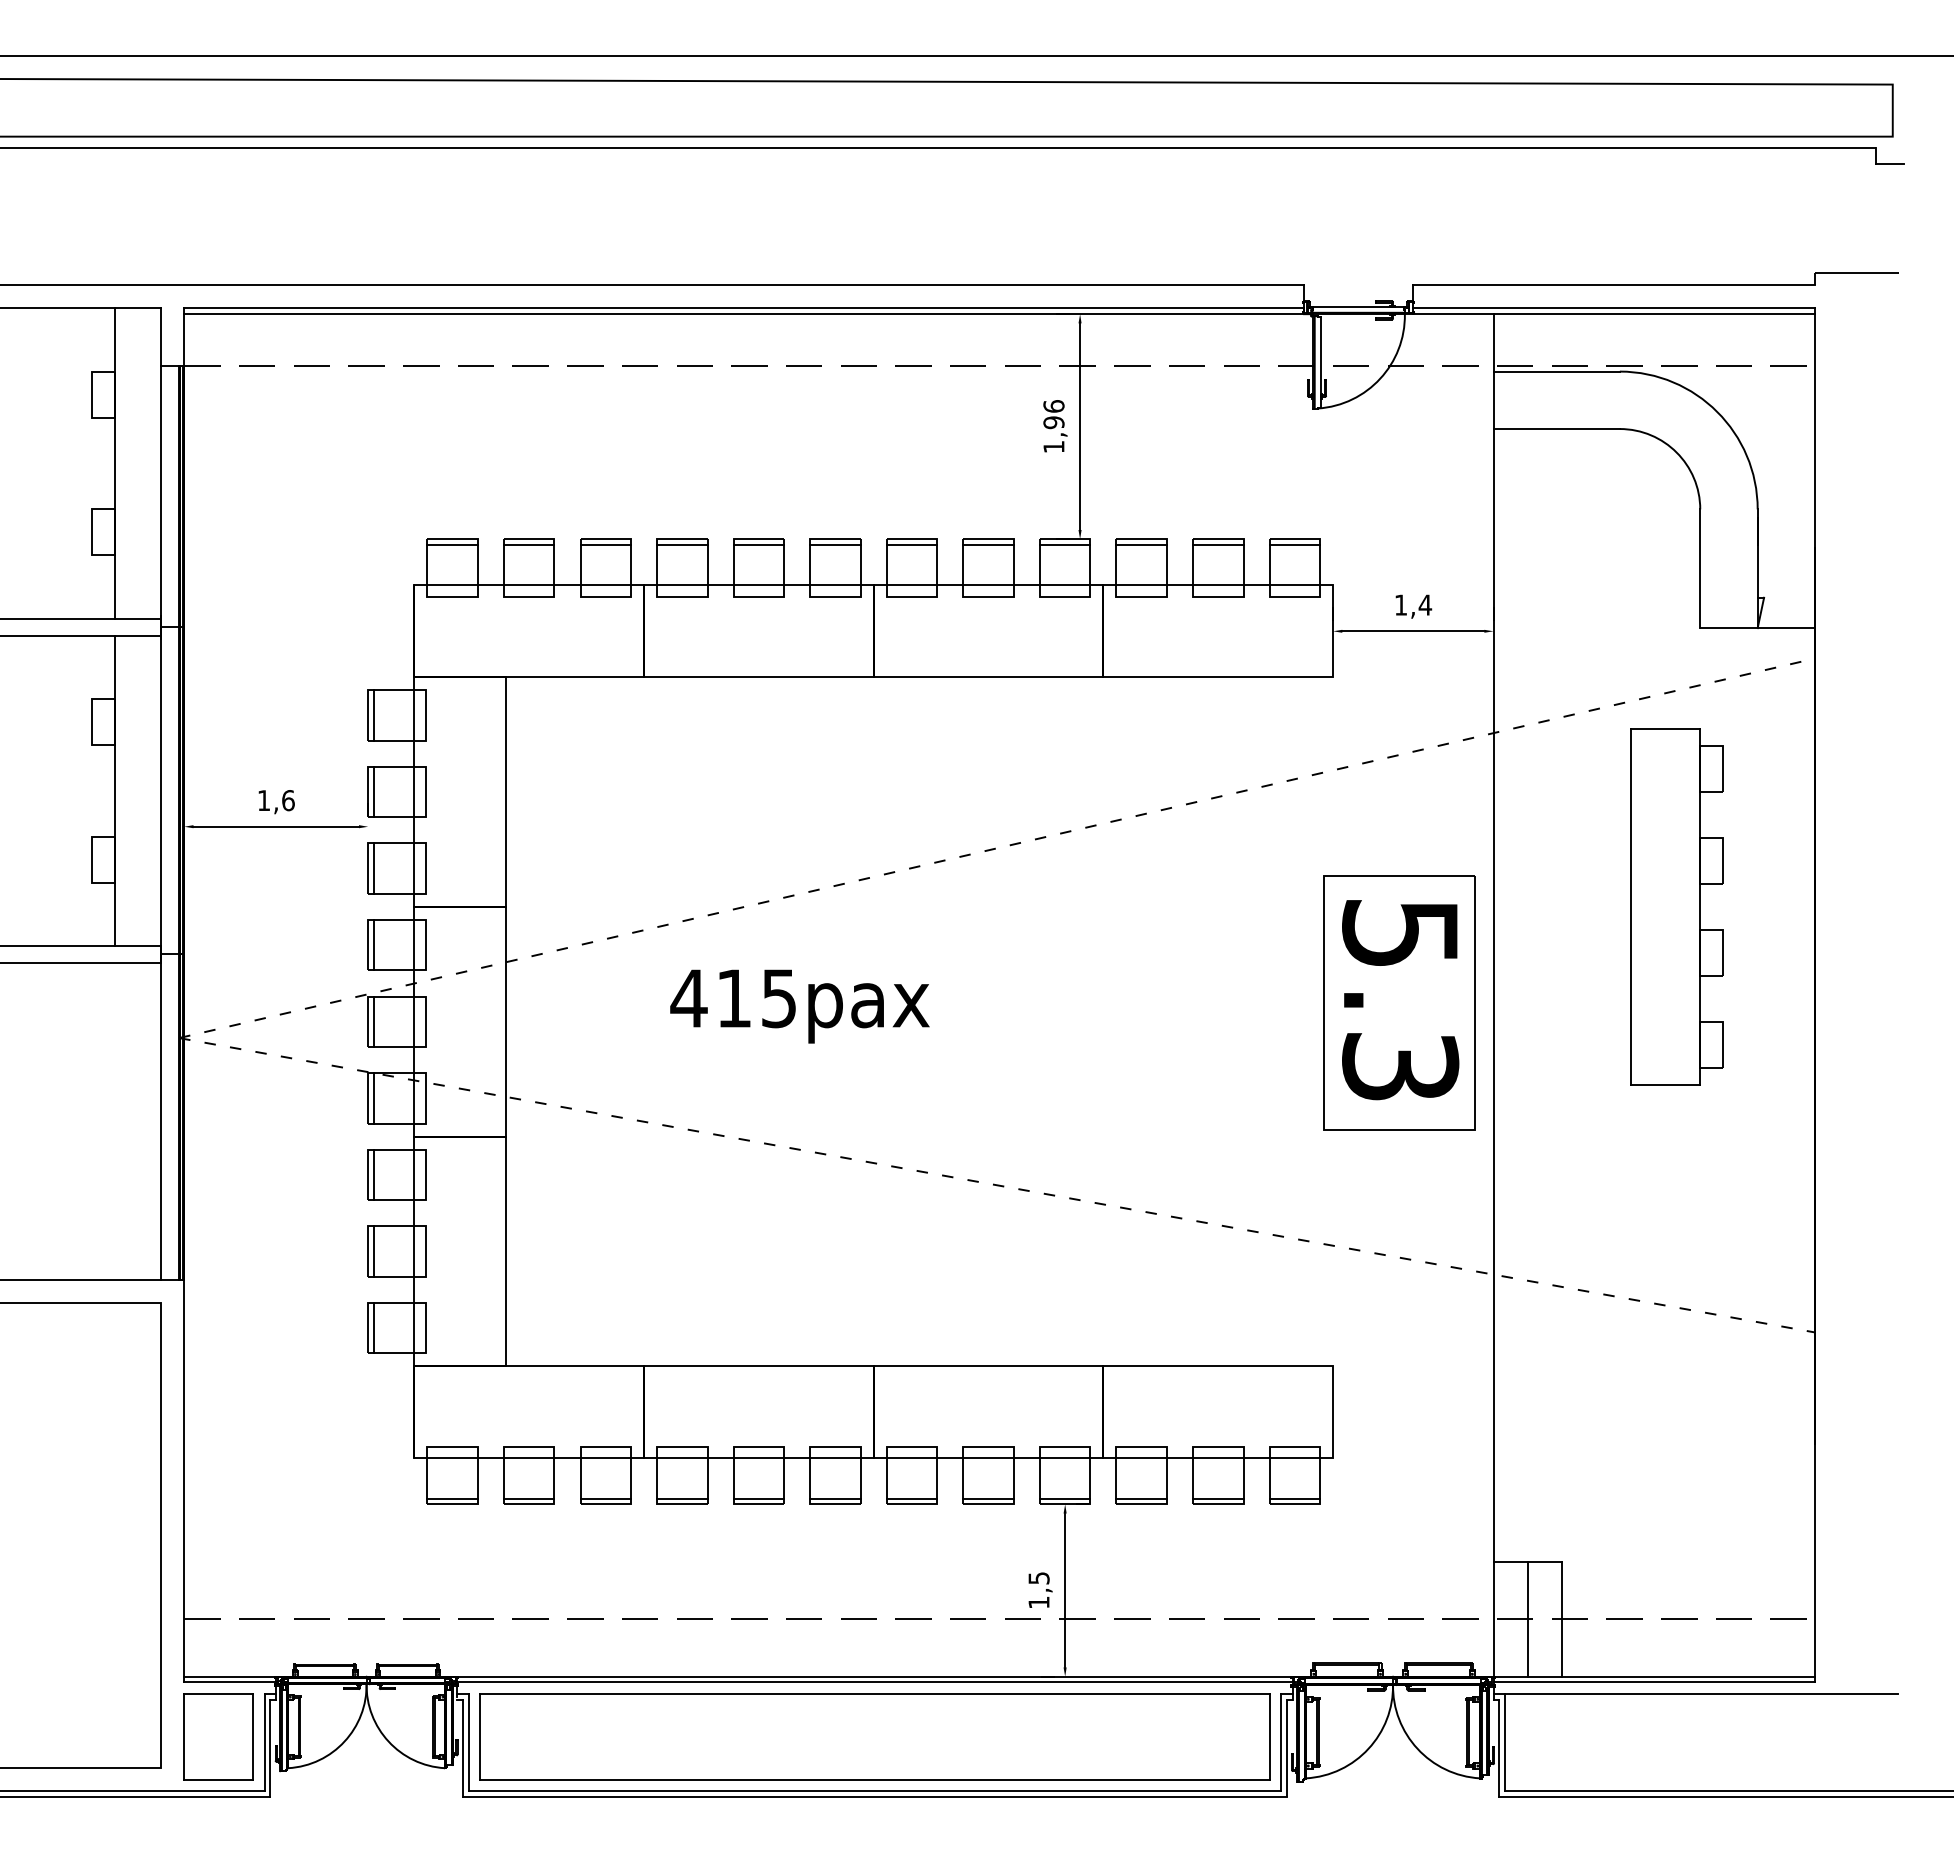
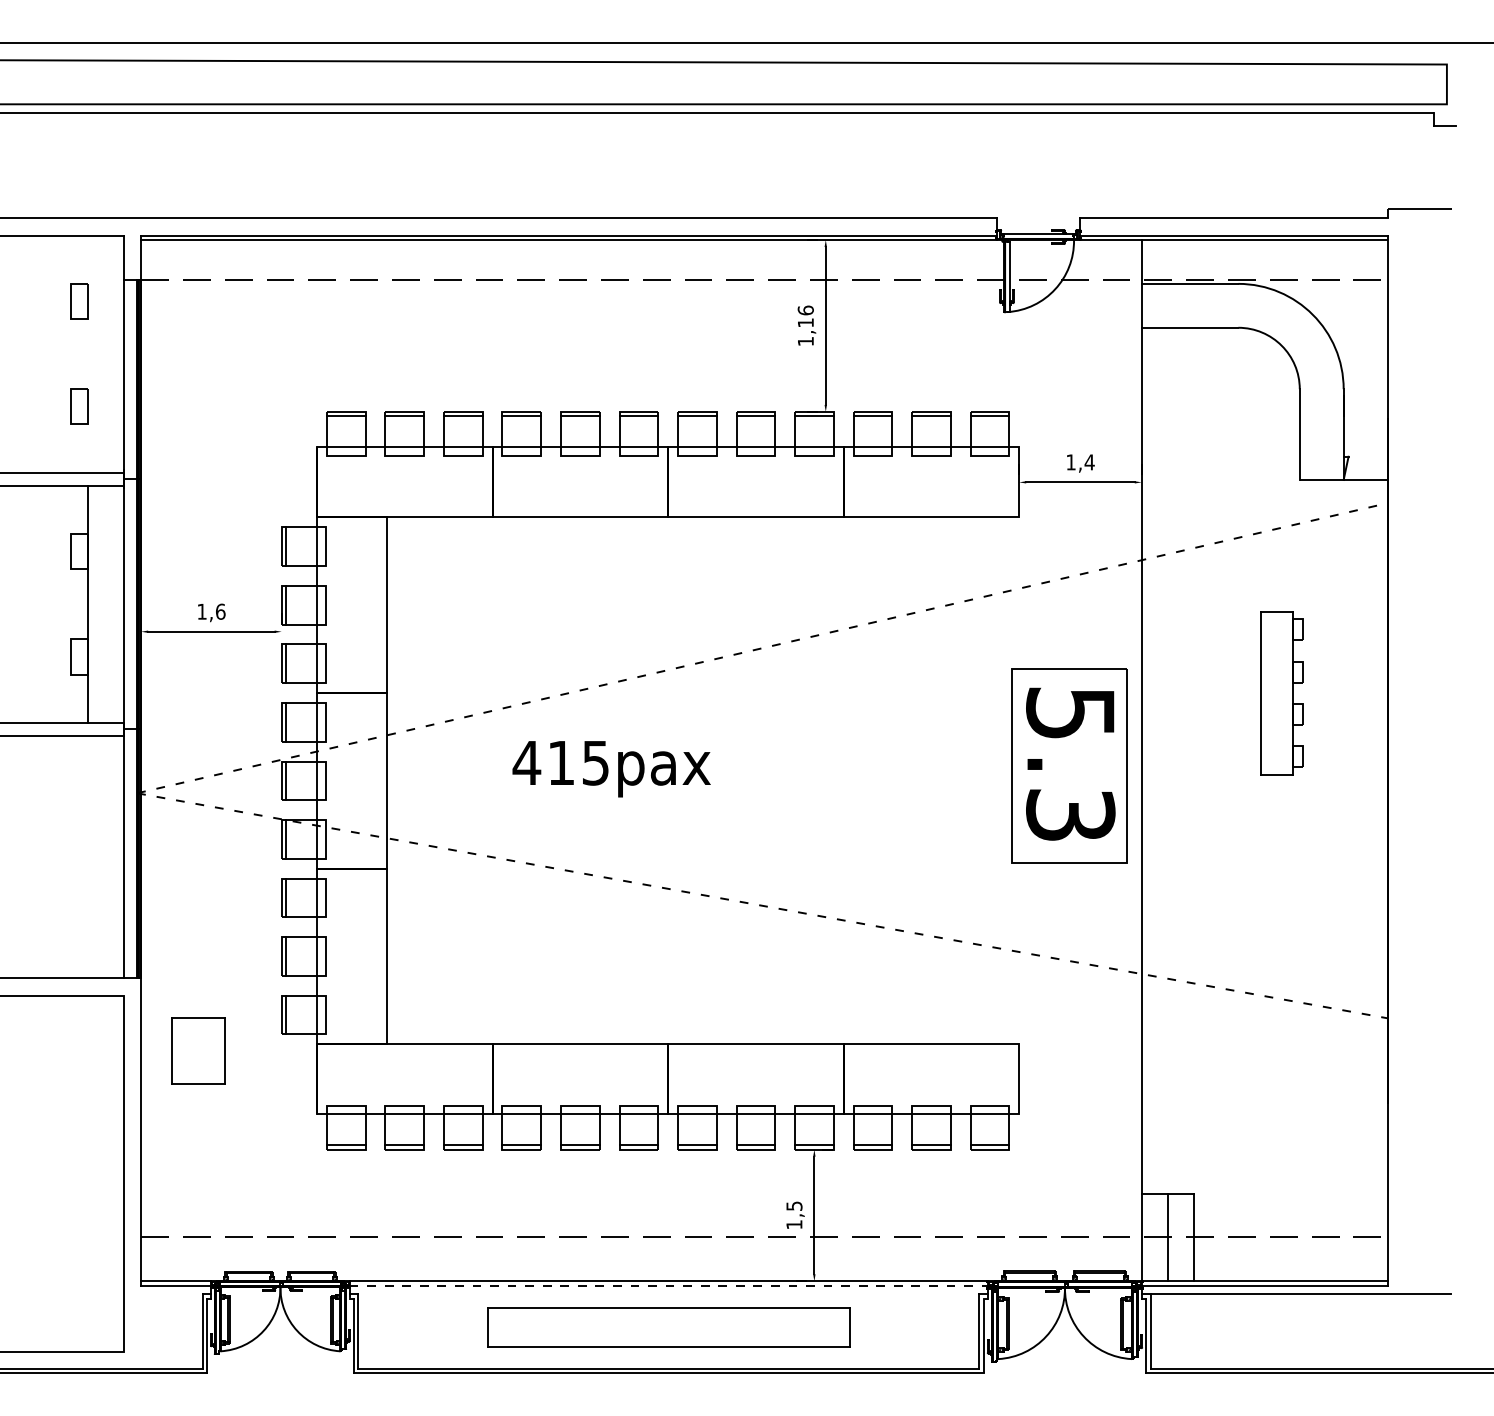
text: (1053, 422) -> (805, 322), 1,96 -> 1,16
line: (115, 463) -> (88, 354), removed
part: (1676, 906) -> (1281, 692), size x0.6
line: (874, 1682) -> (668, 1285), solid -> dashed
part: (218, 1736) -> (198, 1050), moved
part: (874, 1736) -> (668, 1327), size x0.6

